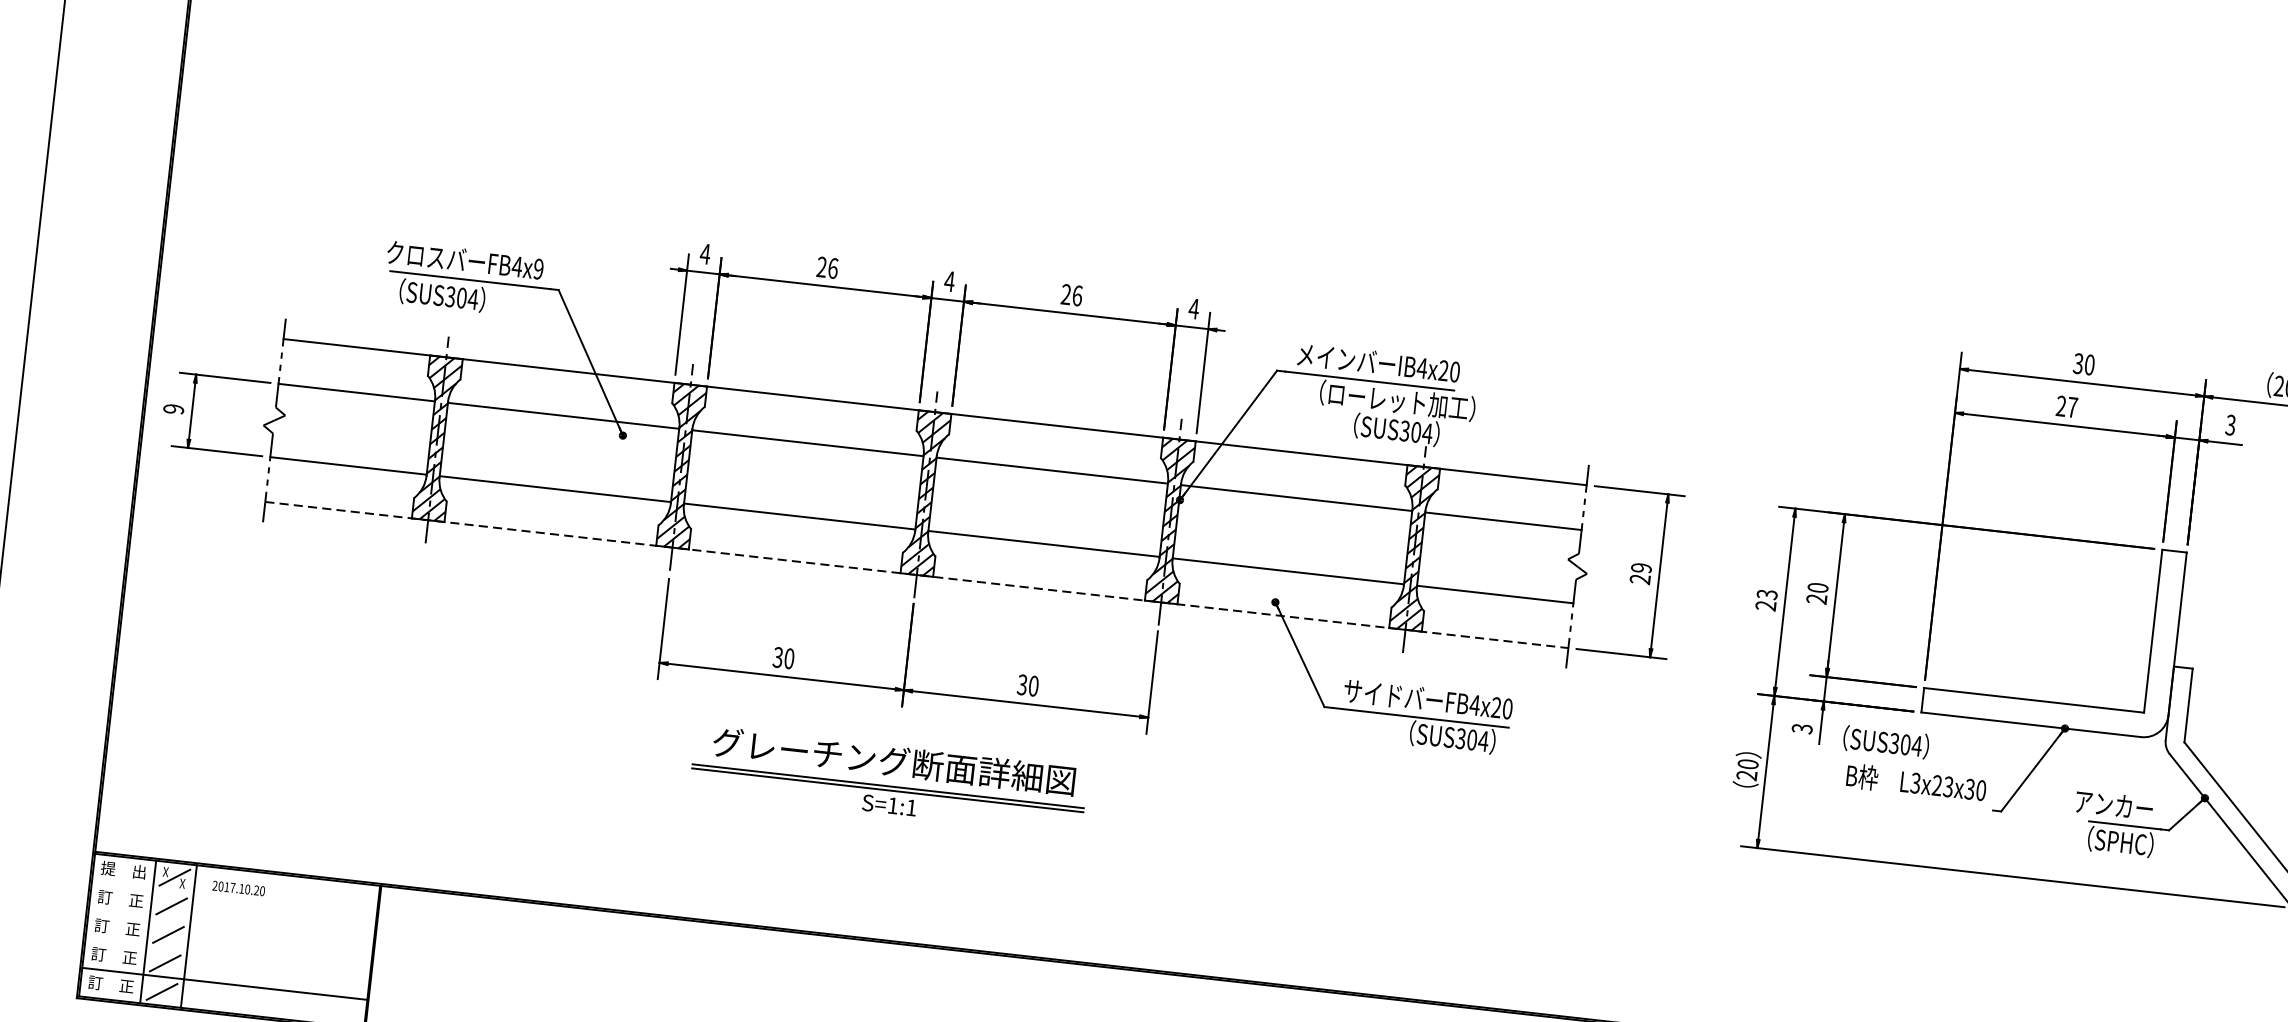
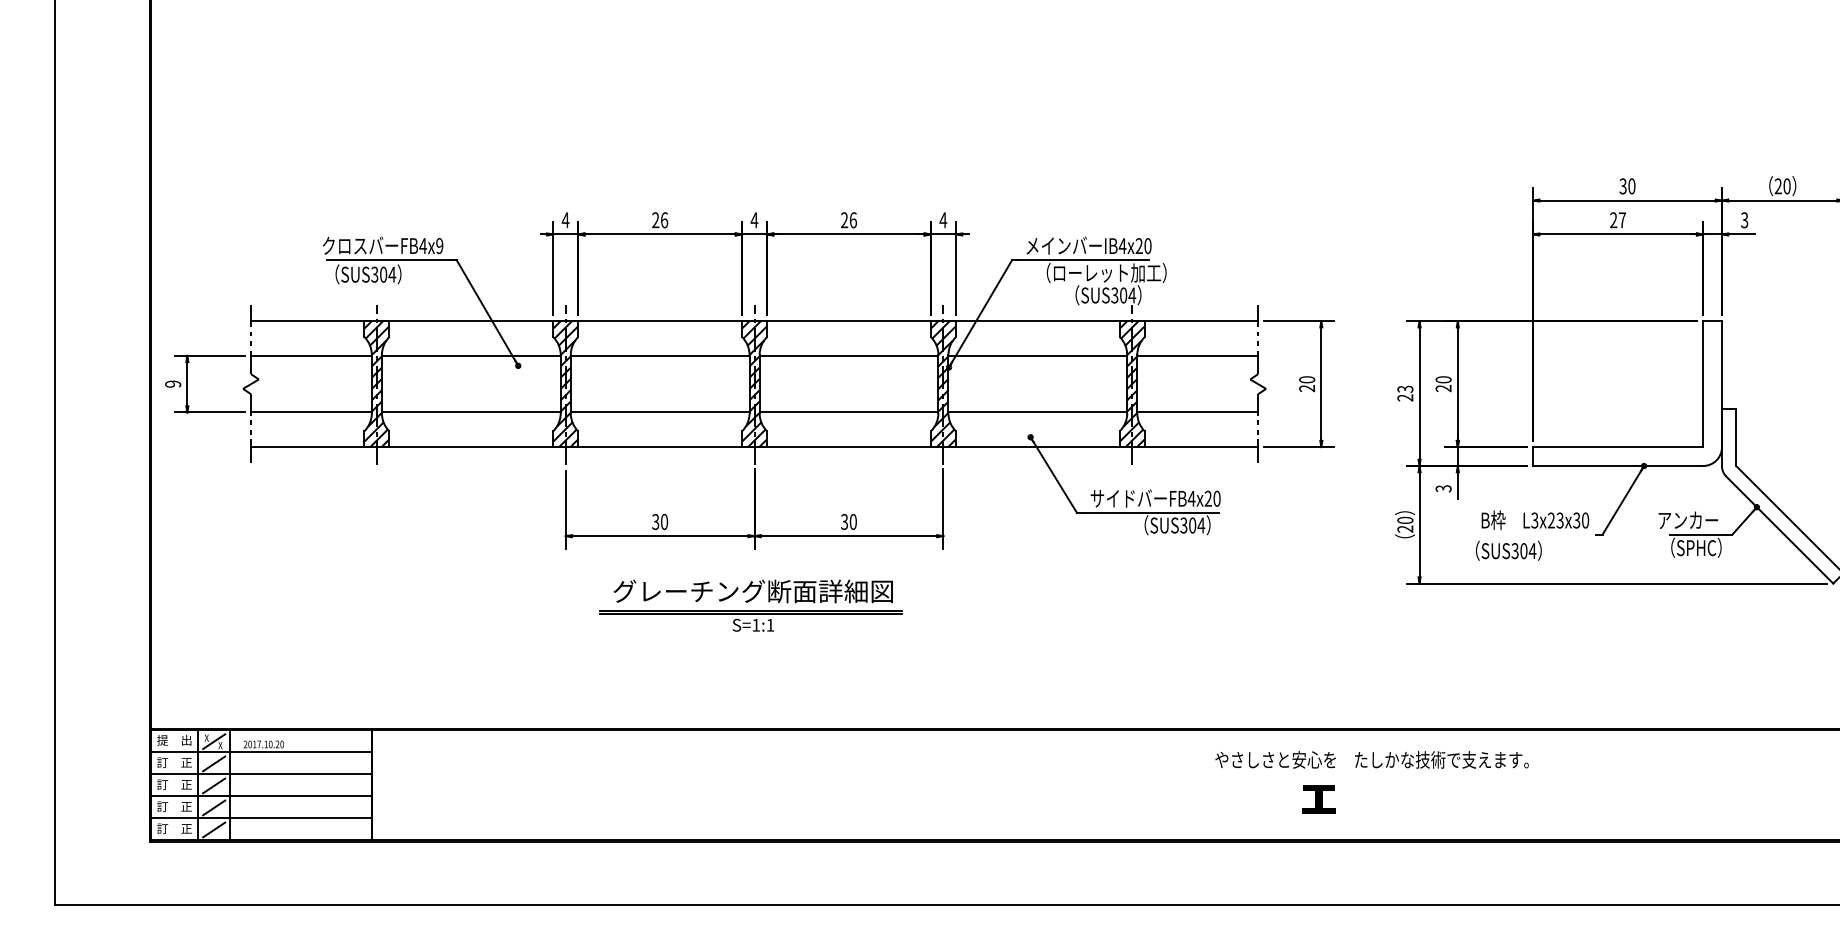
text: (1642, 567) -> (1307, 379), 29 -> 20
line: (916, 575) -> (754, 447), dashed -> solid
text: (1885, 741) -> (1508, 550), moved
line: (234, 898) -> (261, 752), added
line: (231, 927) -> (261, 774), added
line: (228, 955) -> (261, 796), added

